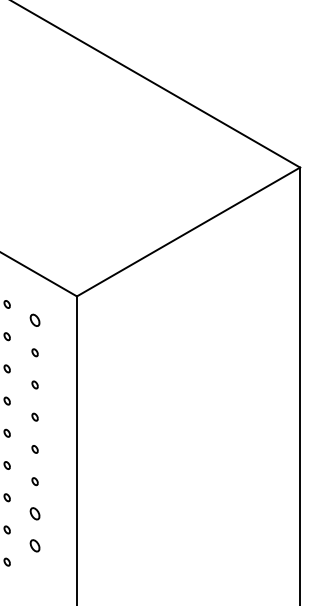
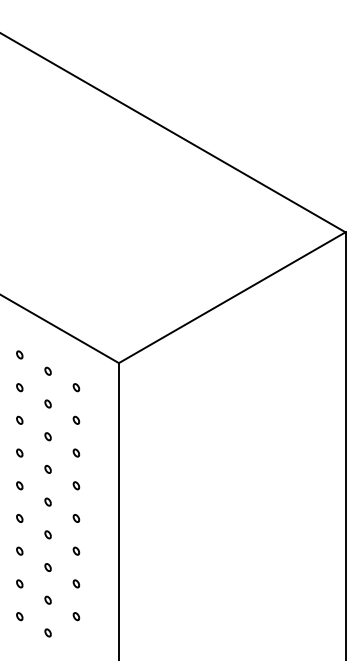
part: (35, 320) -> (76, 387), size x0.62
part: (35, 513) -> (76, 583), size x0.62
part: (35, 545) -> (76, 616), size x0.62

